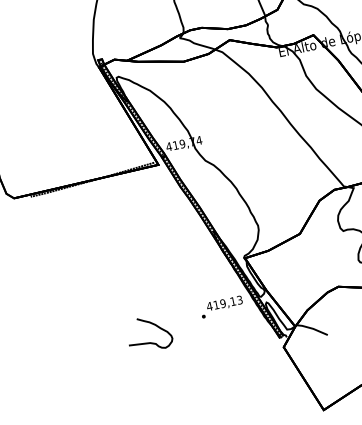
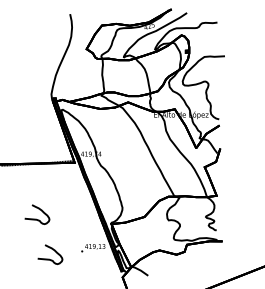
curve: (112, 275) -> (36, 218), added

